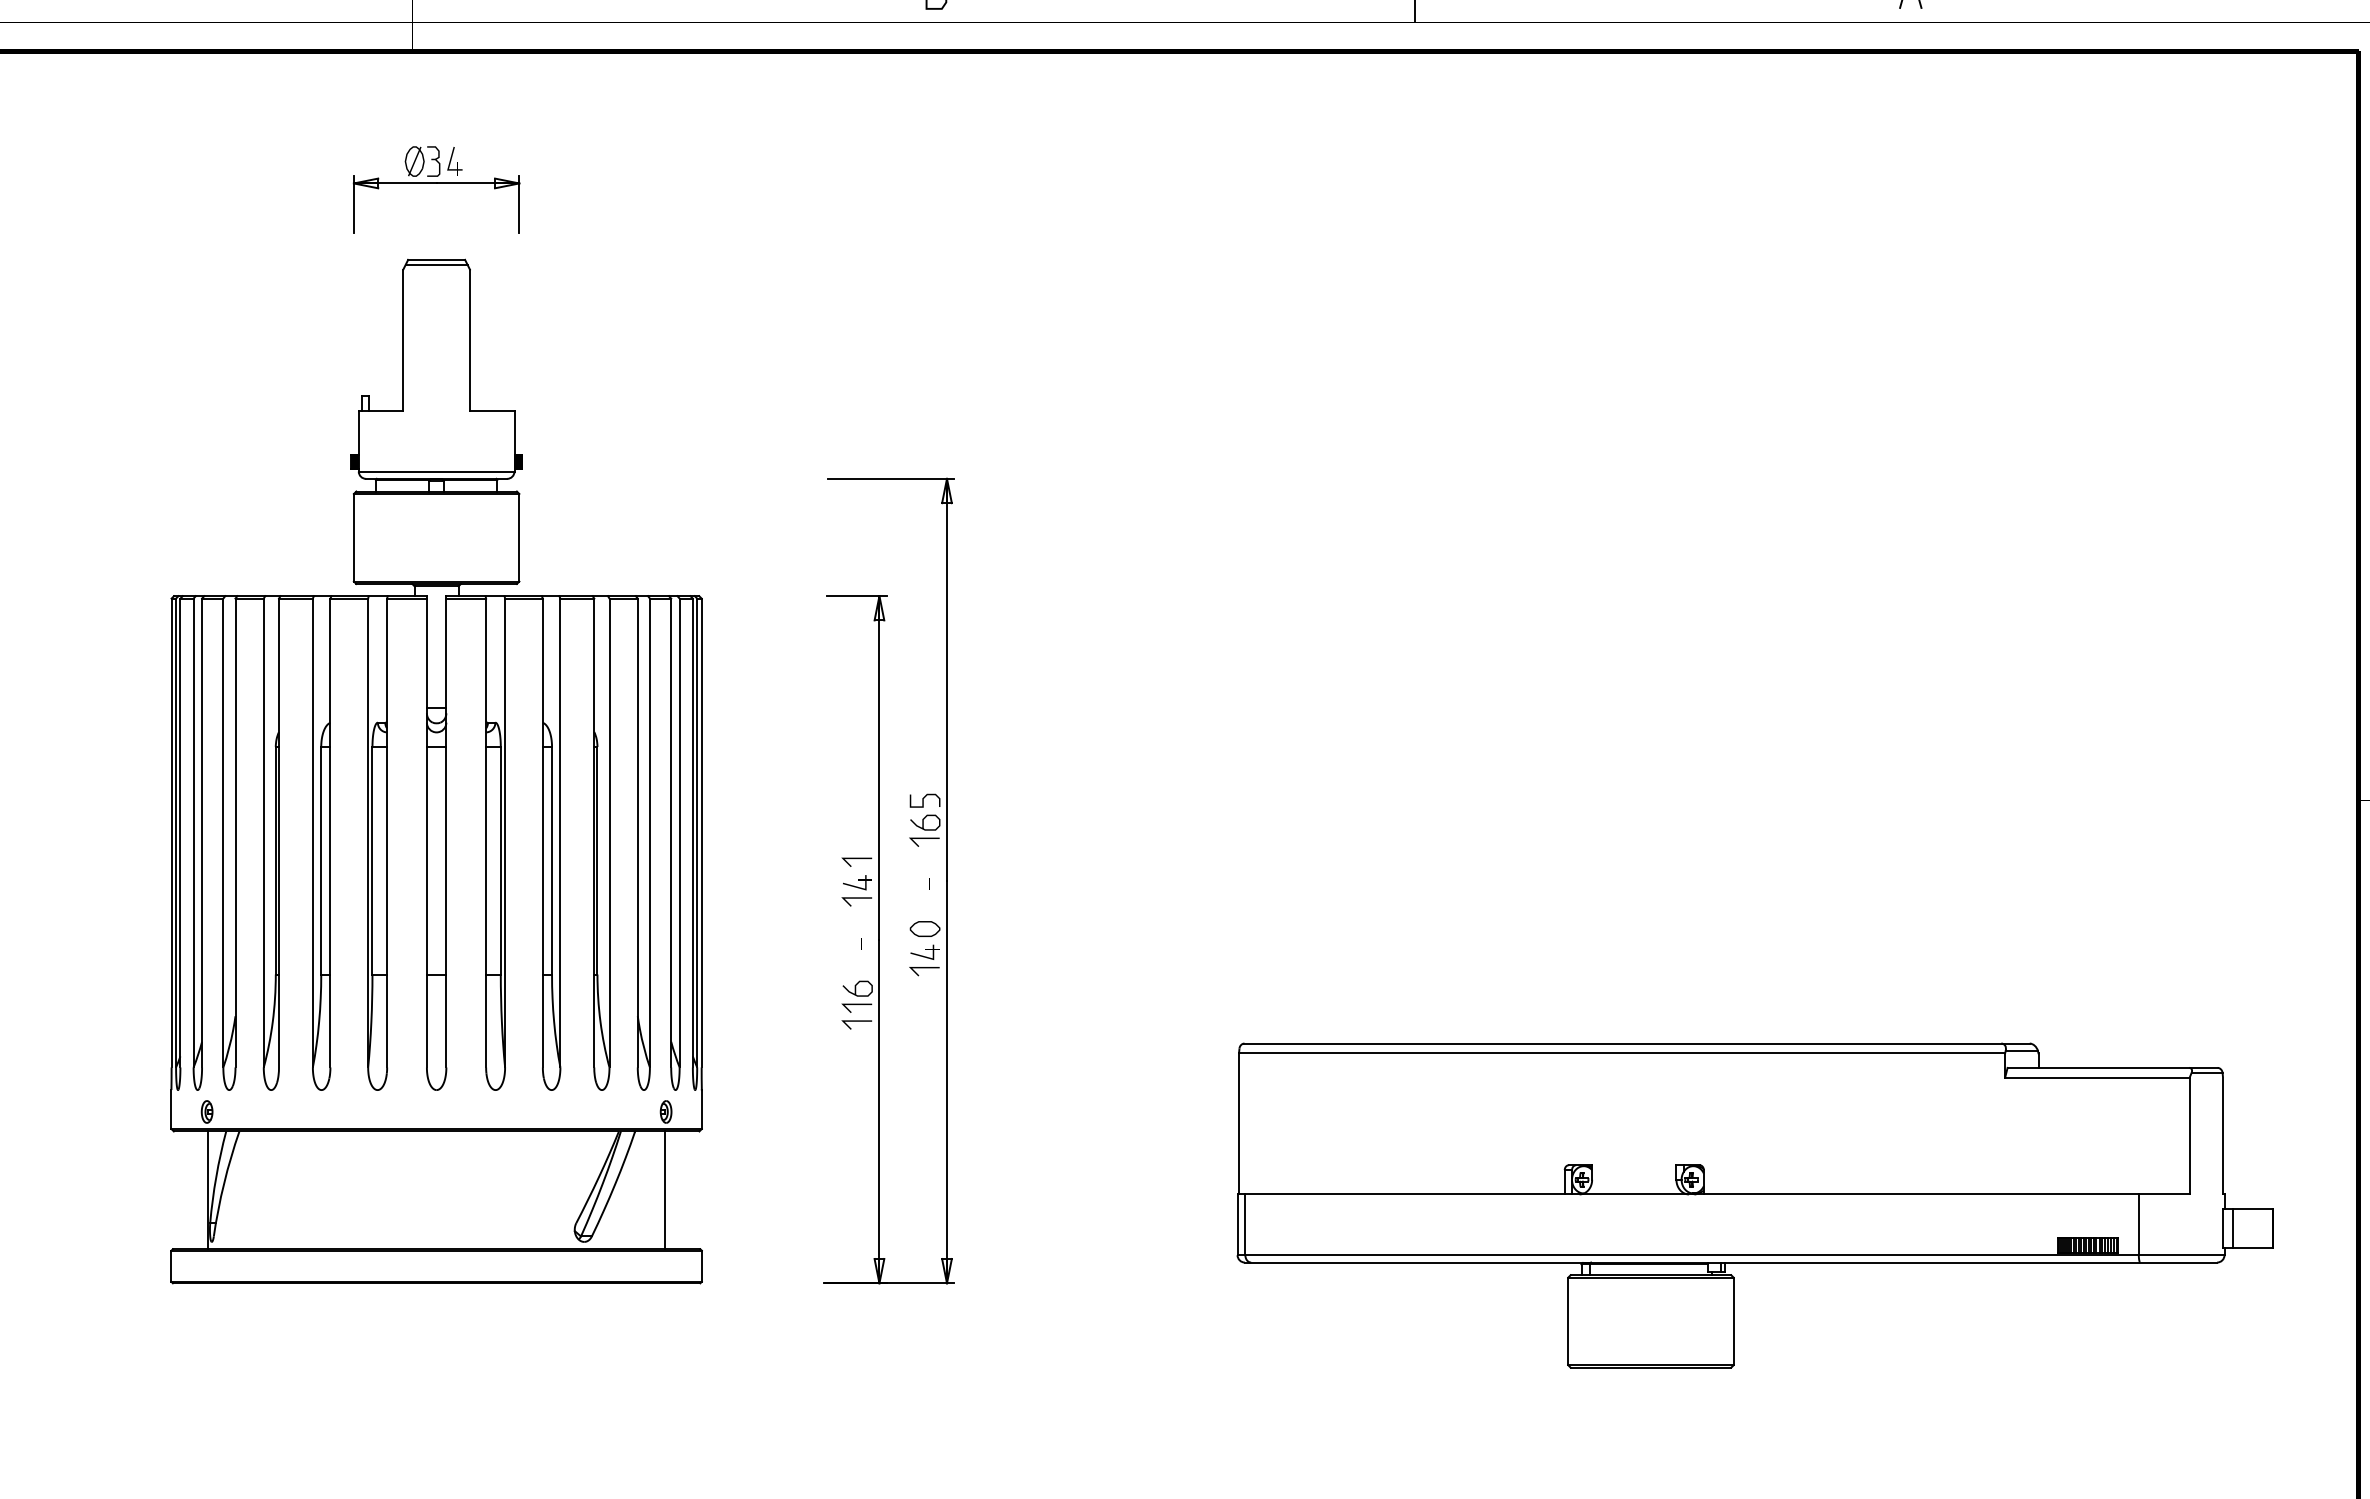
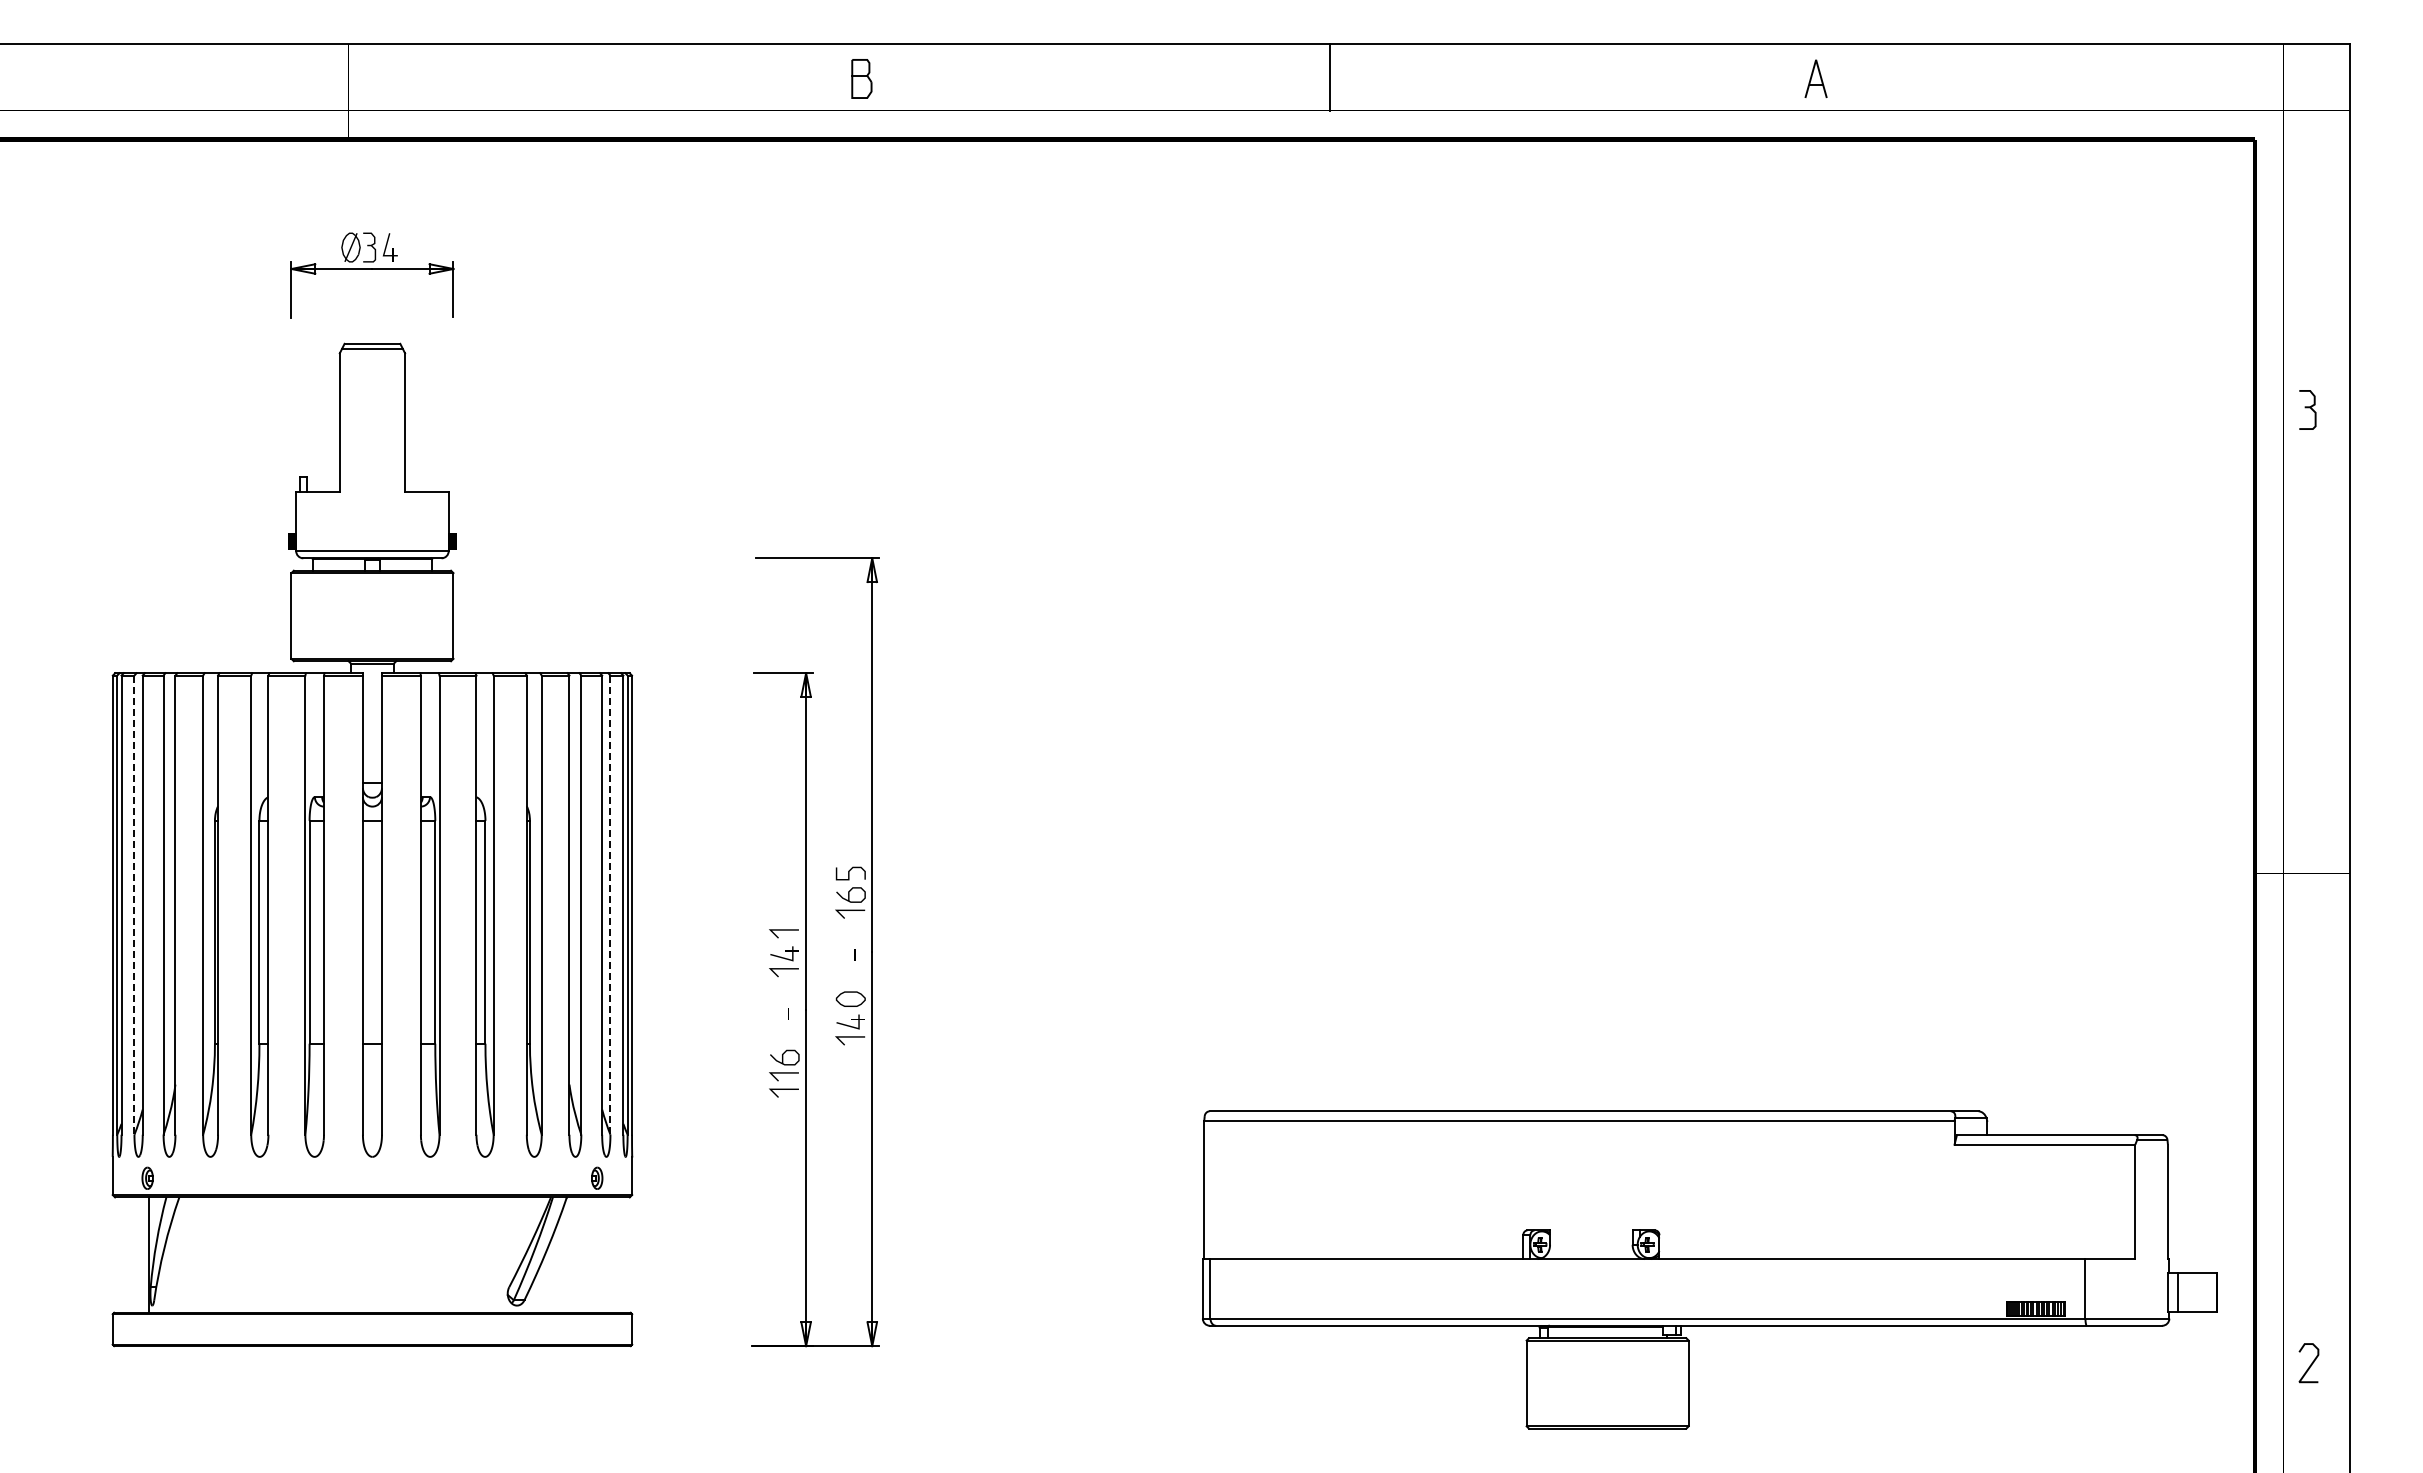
line: (193, 833) -> (134, 905), solid -> dashed
line: (679, 833) -> (610, 905), solid -> dashed
line: (665, 1189) -> (596, 1254), removed
part: (1754, 1205) -> (1709, 1269), moved

